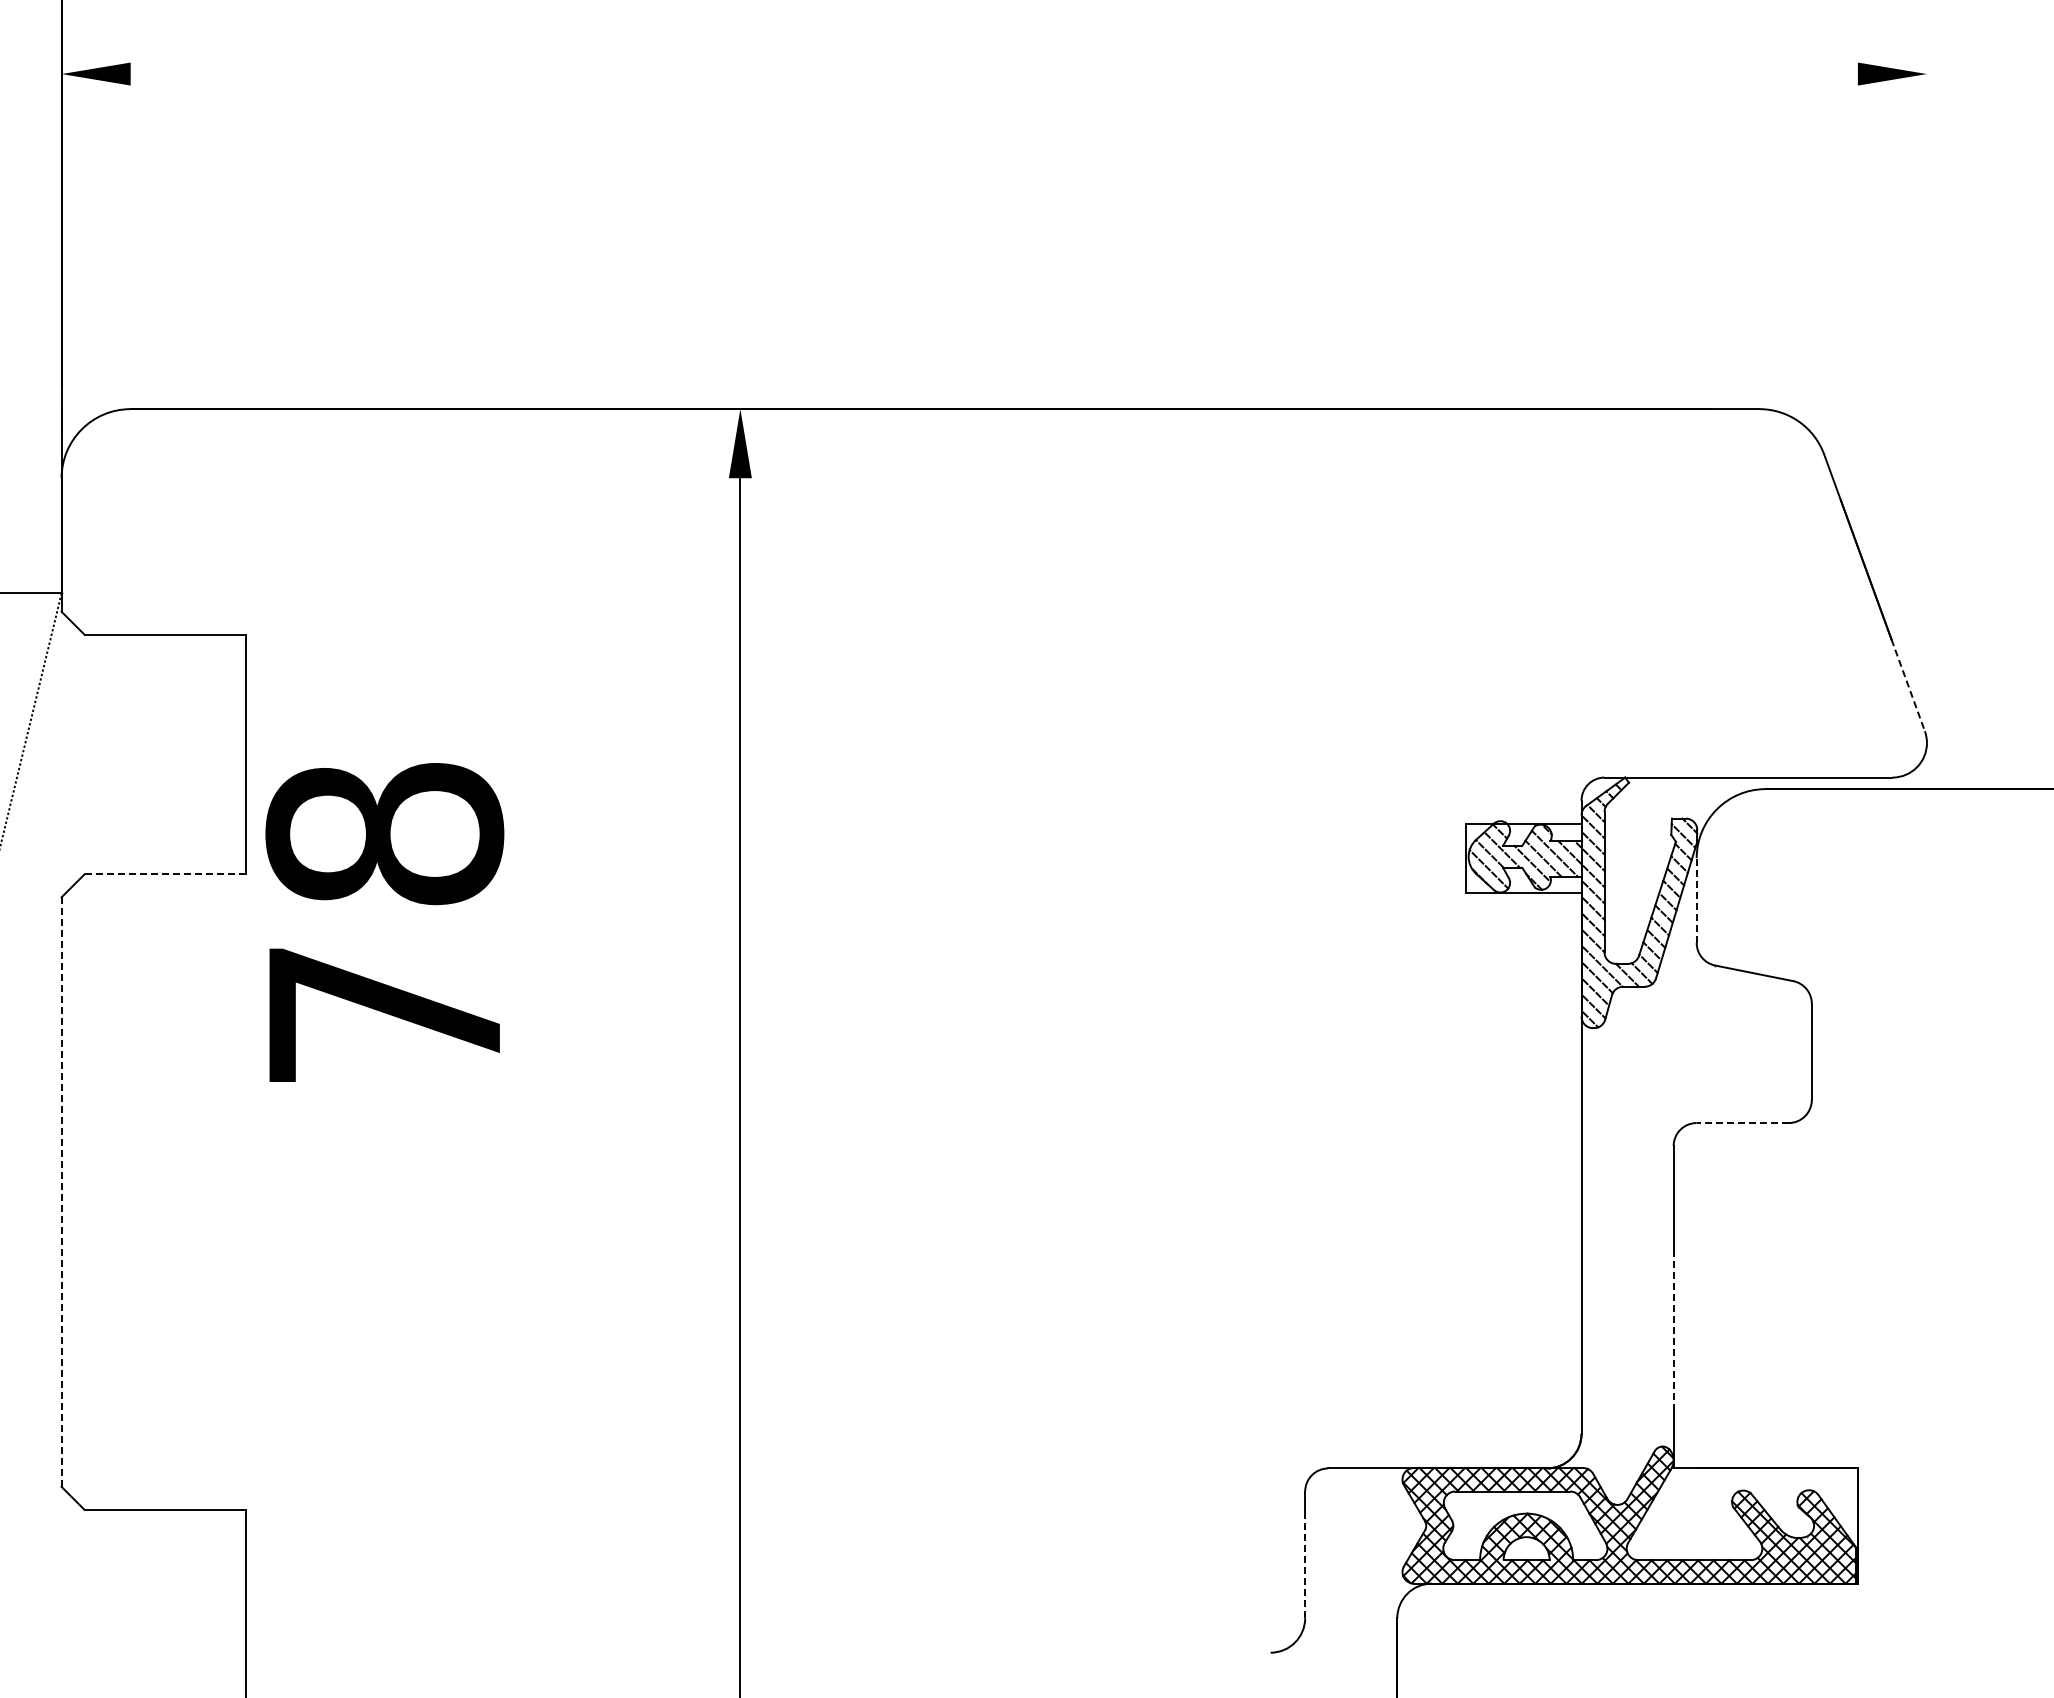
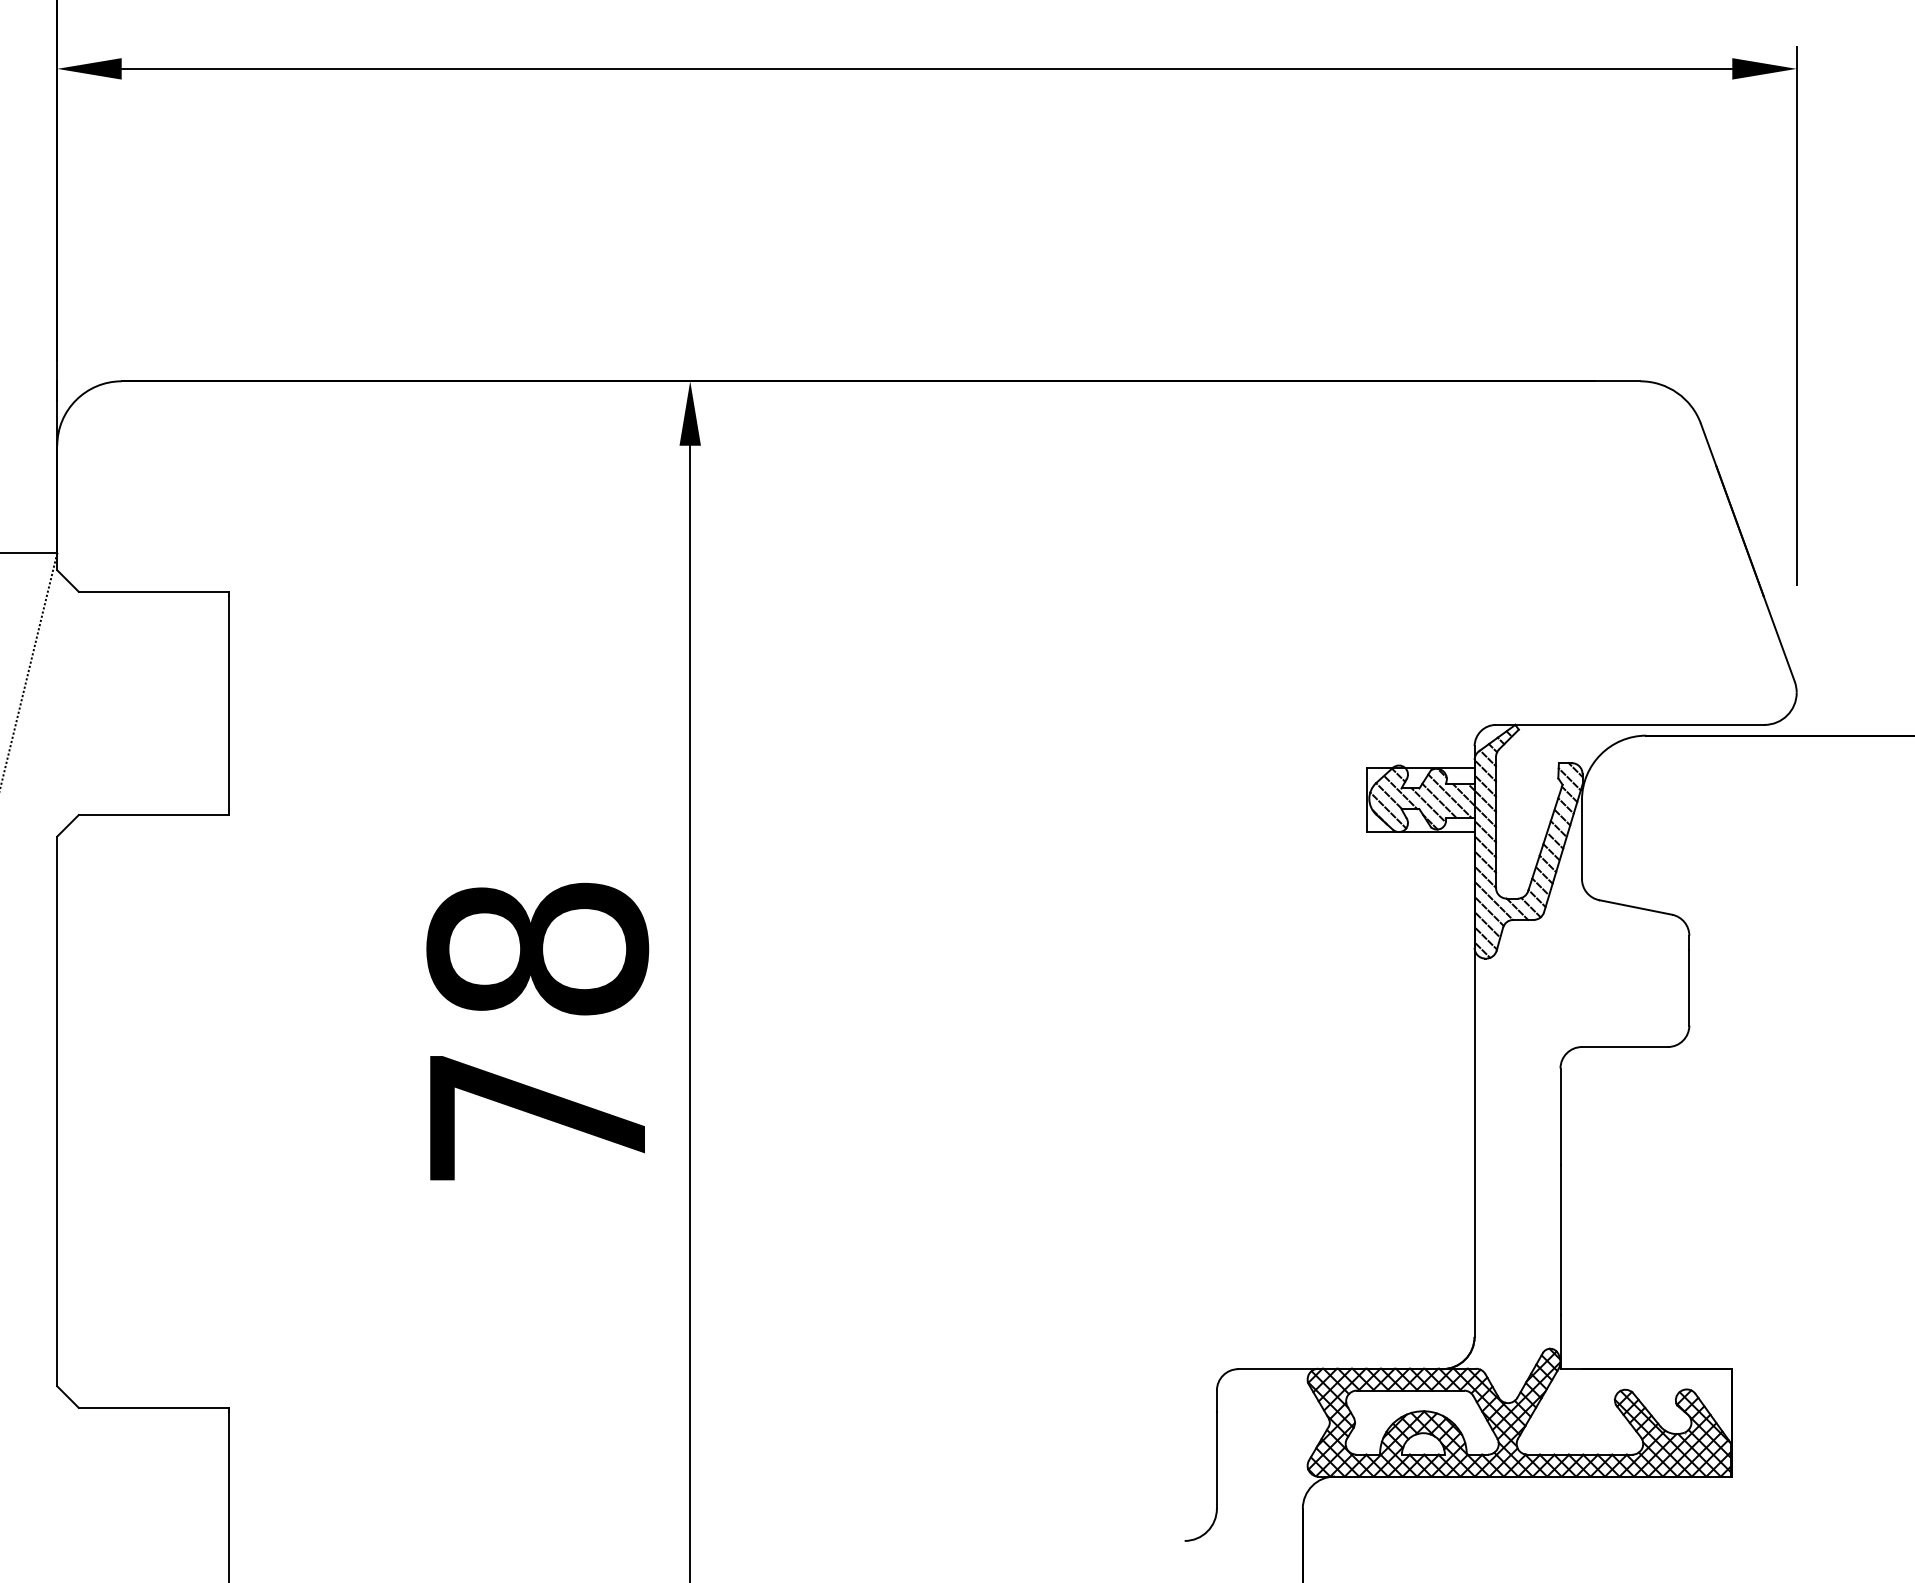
line: (993, 74) -> (926, 69), added
line: (1926, 339) -> (1796, 316), added
line: (1908, 685) -> (1779, 639), dashed -> solid
line: (165, 874) -> (154, 815), dashed -> solid
line: (1696, 900) -> (1581, 839), dashed -> solid
text: (384, 922) -> (537, 1031), moved
line: (1742, 1123) -> (1624, 1047), dashed -> solid
line: (61, 1192) -> (57, 1111), dashed -> solid
line: (1673, 1330) -> (1560, 1240), dashed -> solid
line: (1305, 1566) -> (1217, 1460), dashed -> solid

